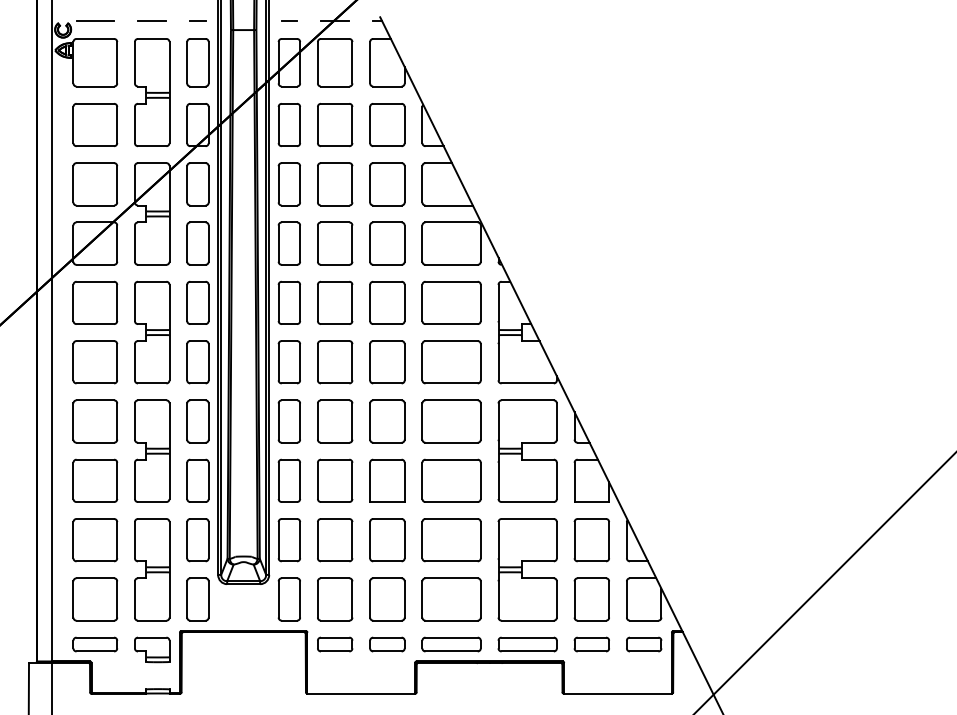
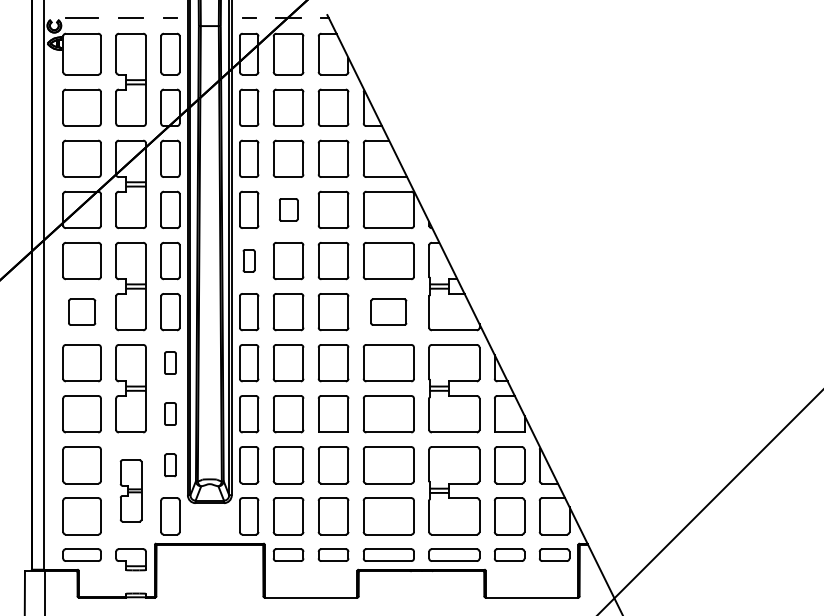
part: (335, 243) -> (288, 209), size x0.6
part: (288, 302) -> (248, 260), size x0.6
part: (95, 362) -> (82, 312), size x0.7
part: (451, 362) -> (388, 312), size x0.7
part: (197, 421) -> (170, 363), size x0.6
part: (197, 480) -> (170, 413), size x0.6
part: (197, 540) -> (170, 465), size x0.6
part: (152, 569) -> (131, 490), size x0.7

